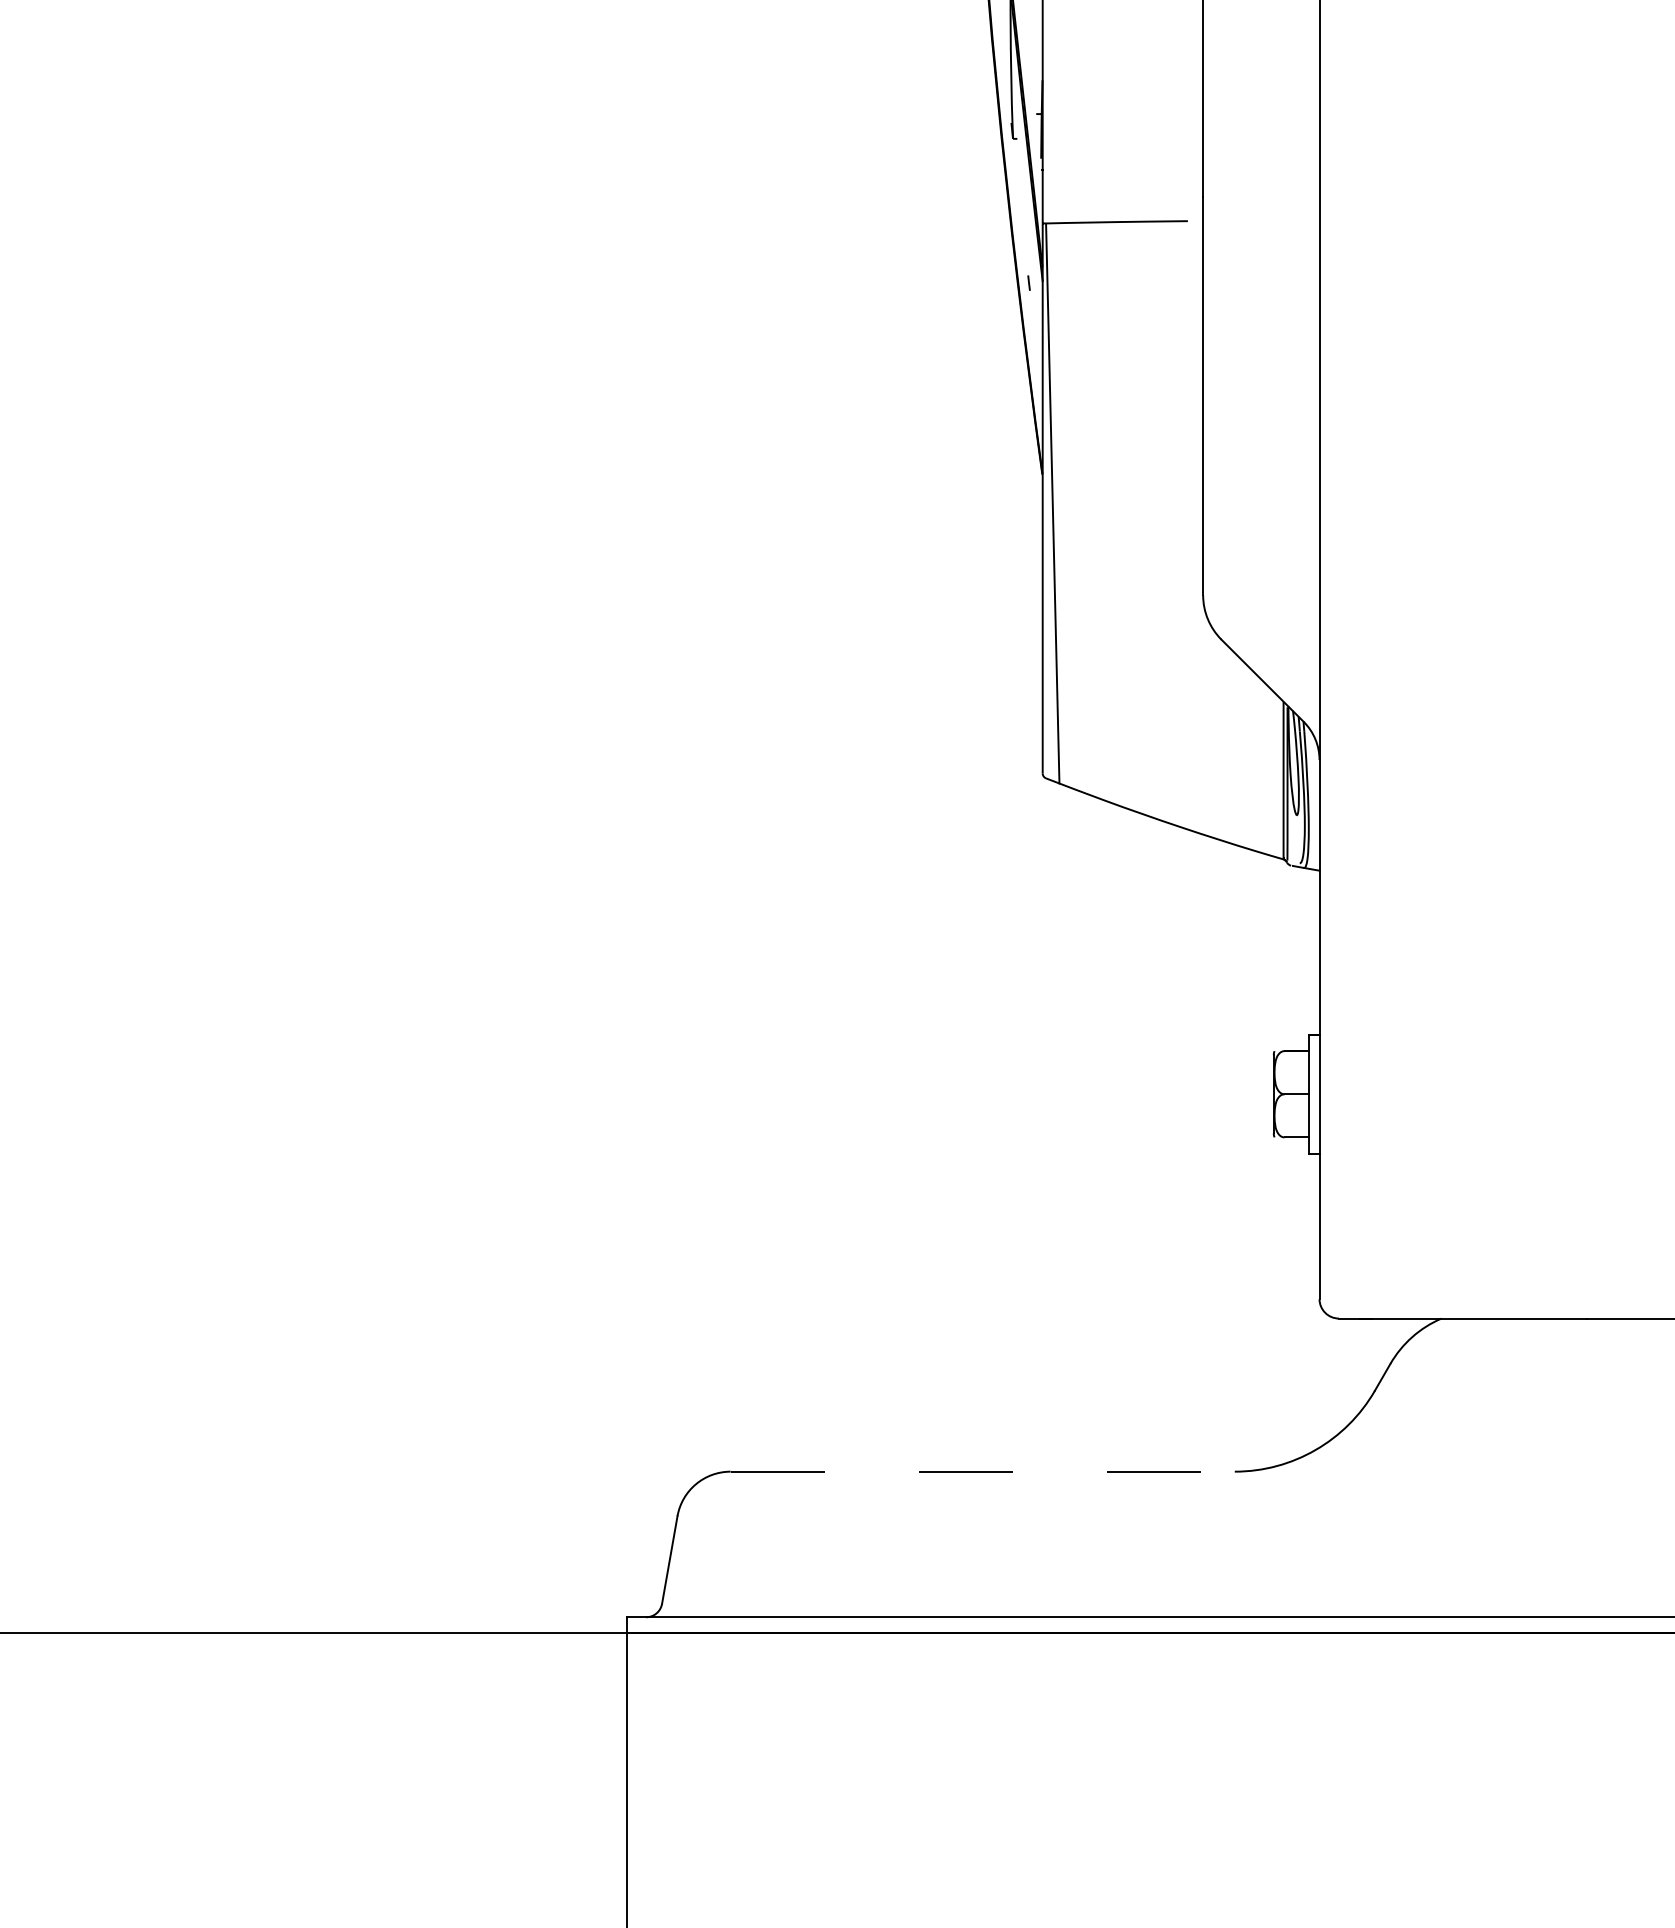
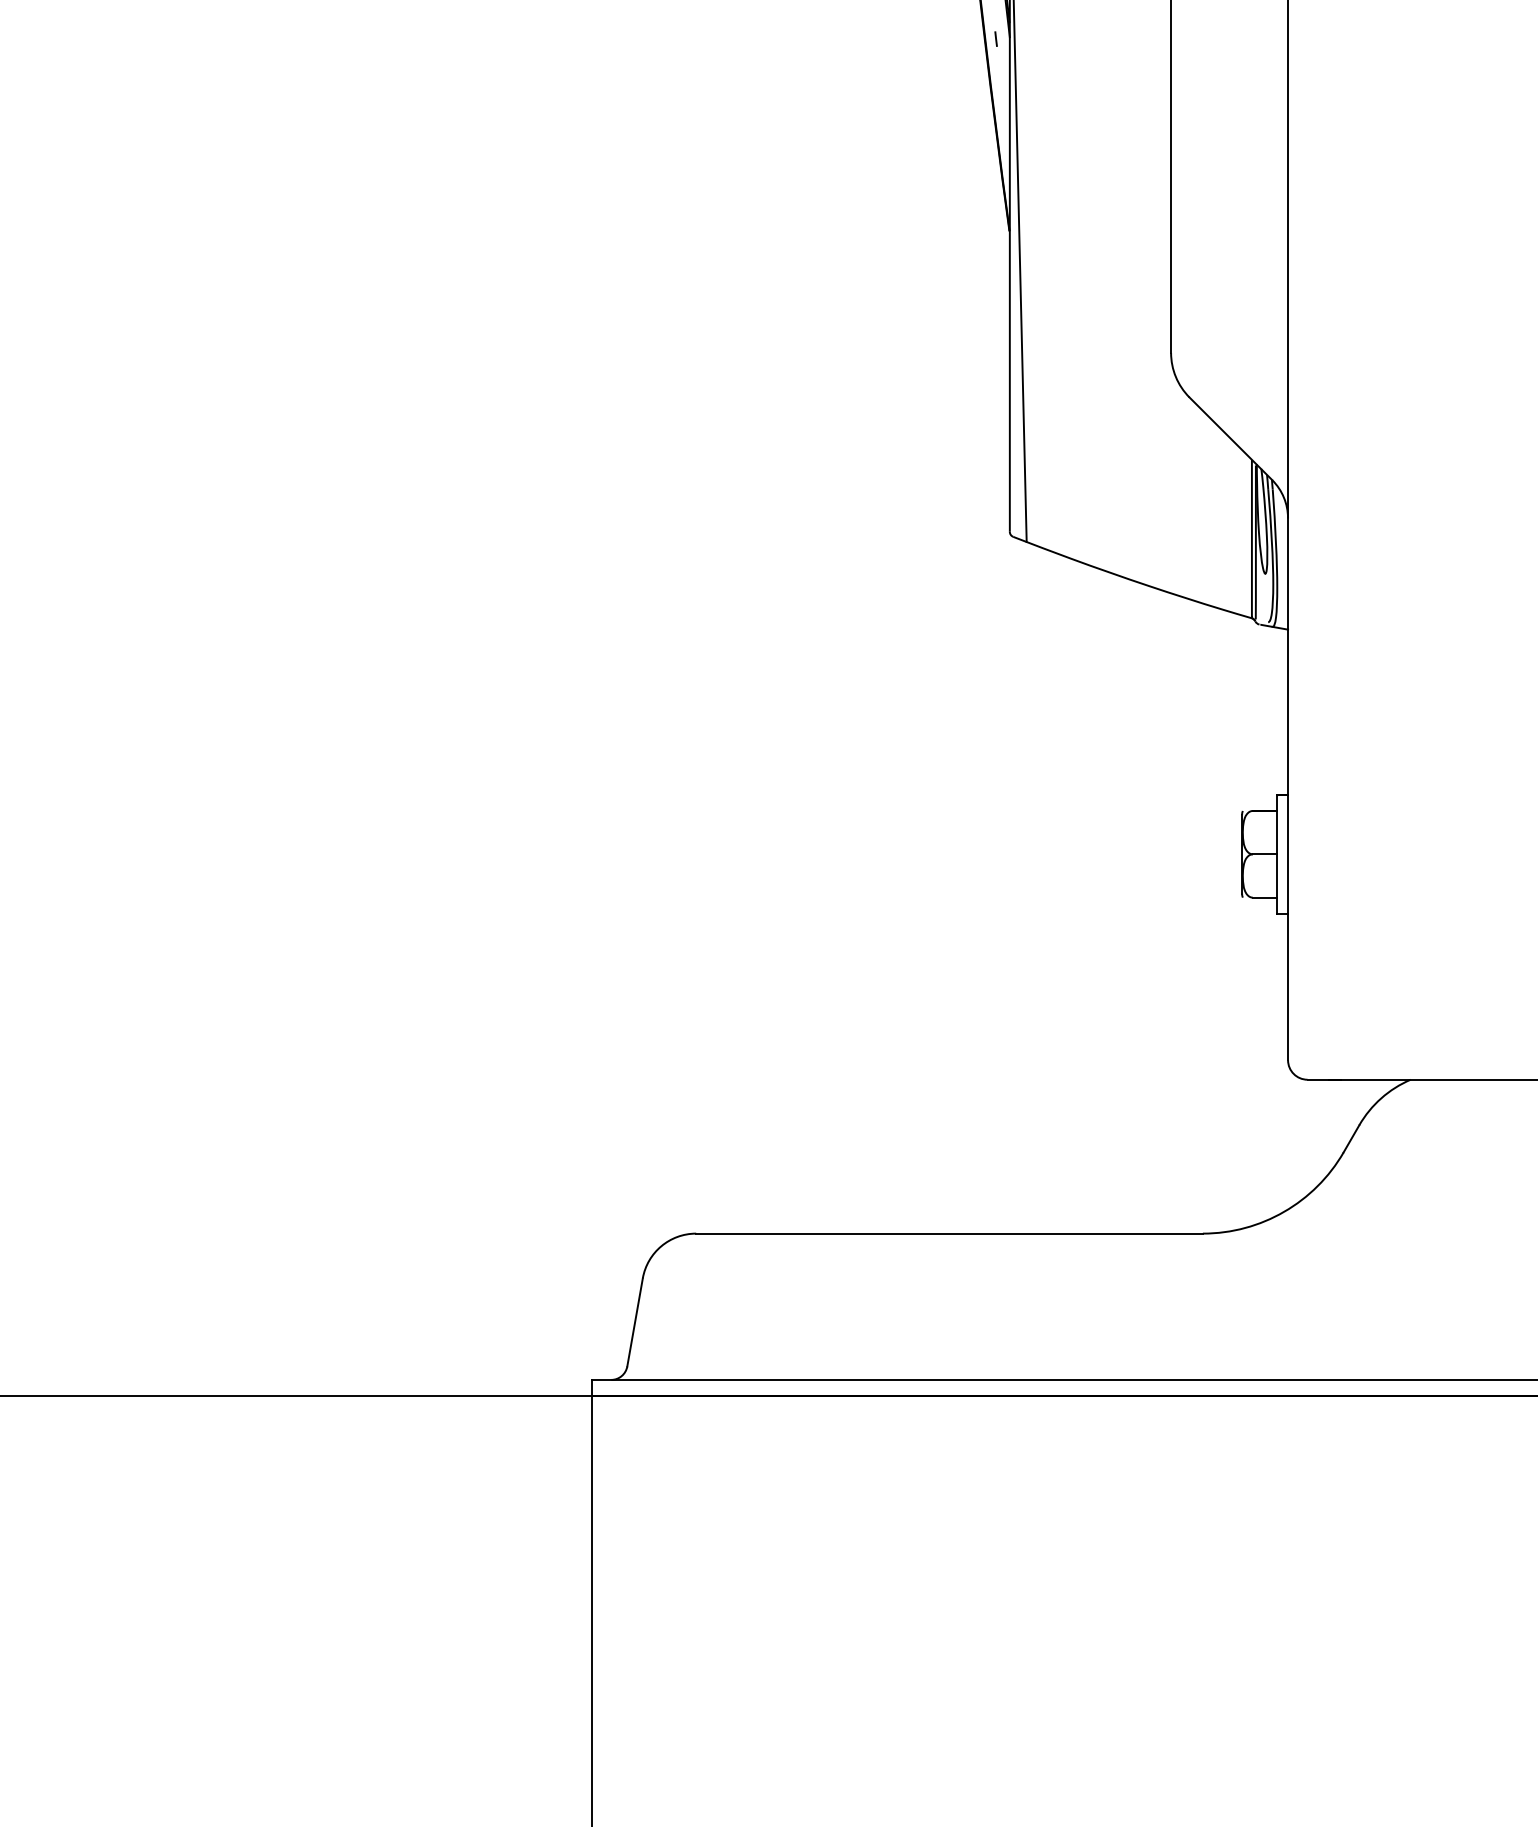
line: (983, 1471) -> (950, 1233), dashed -> solid

